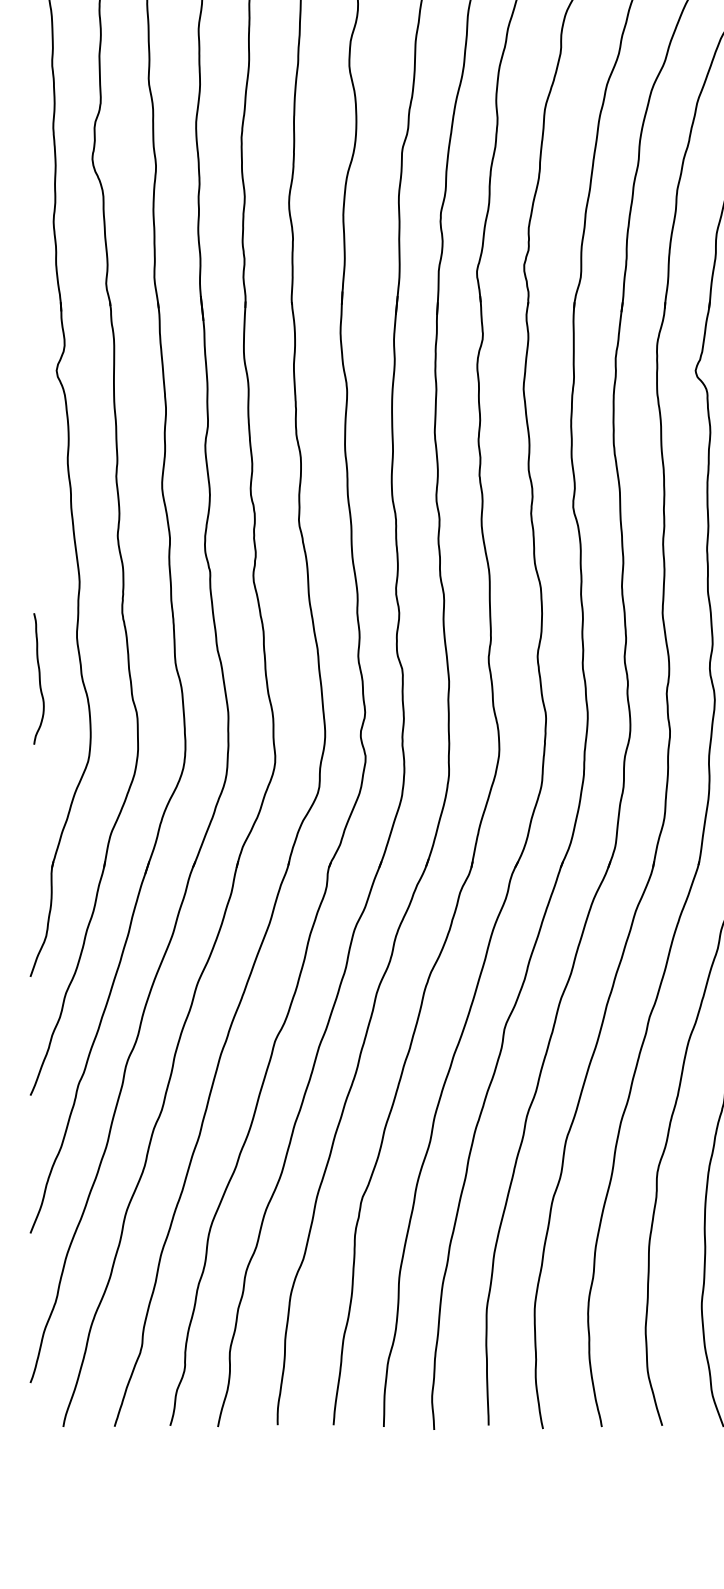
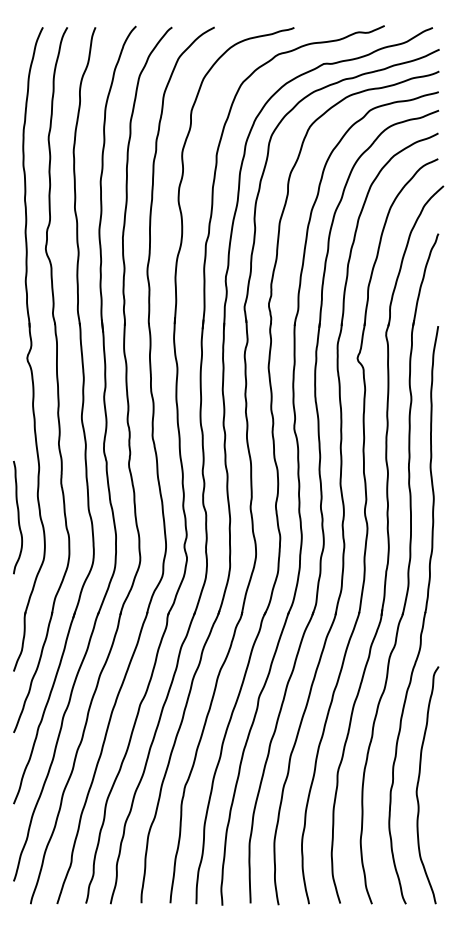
part: (39, 678) -> (18, 517), size x1.67

